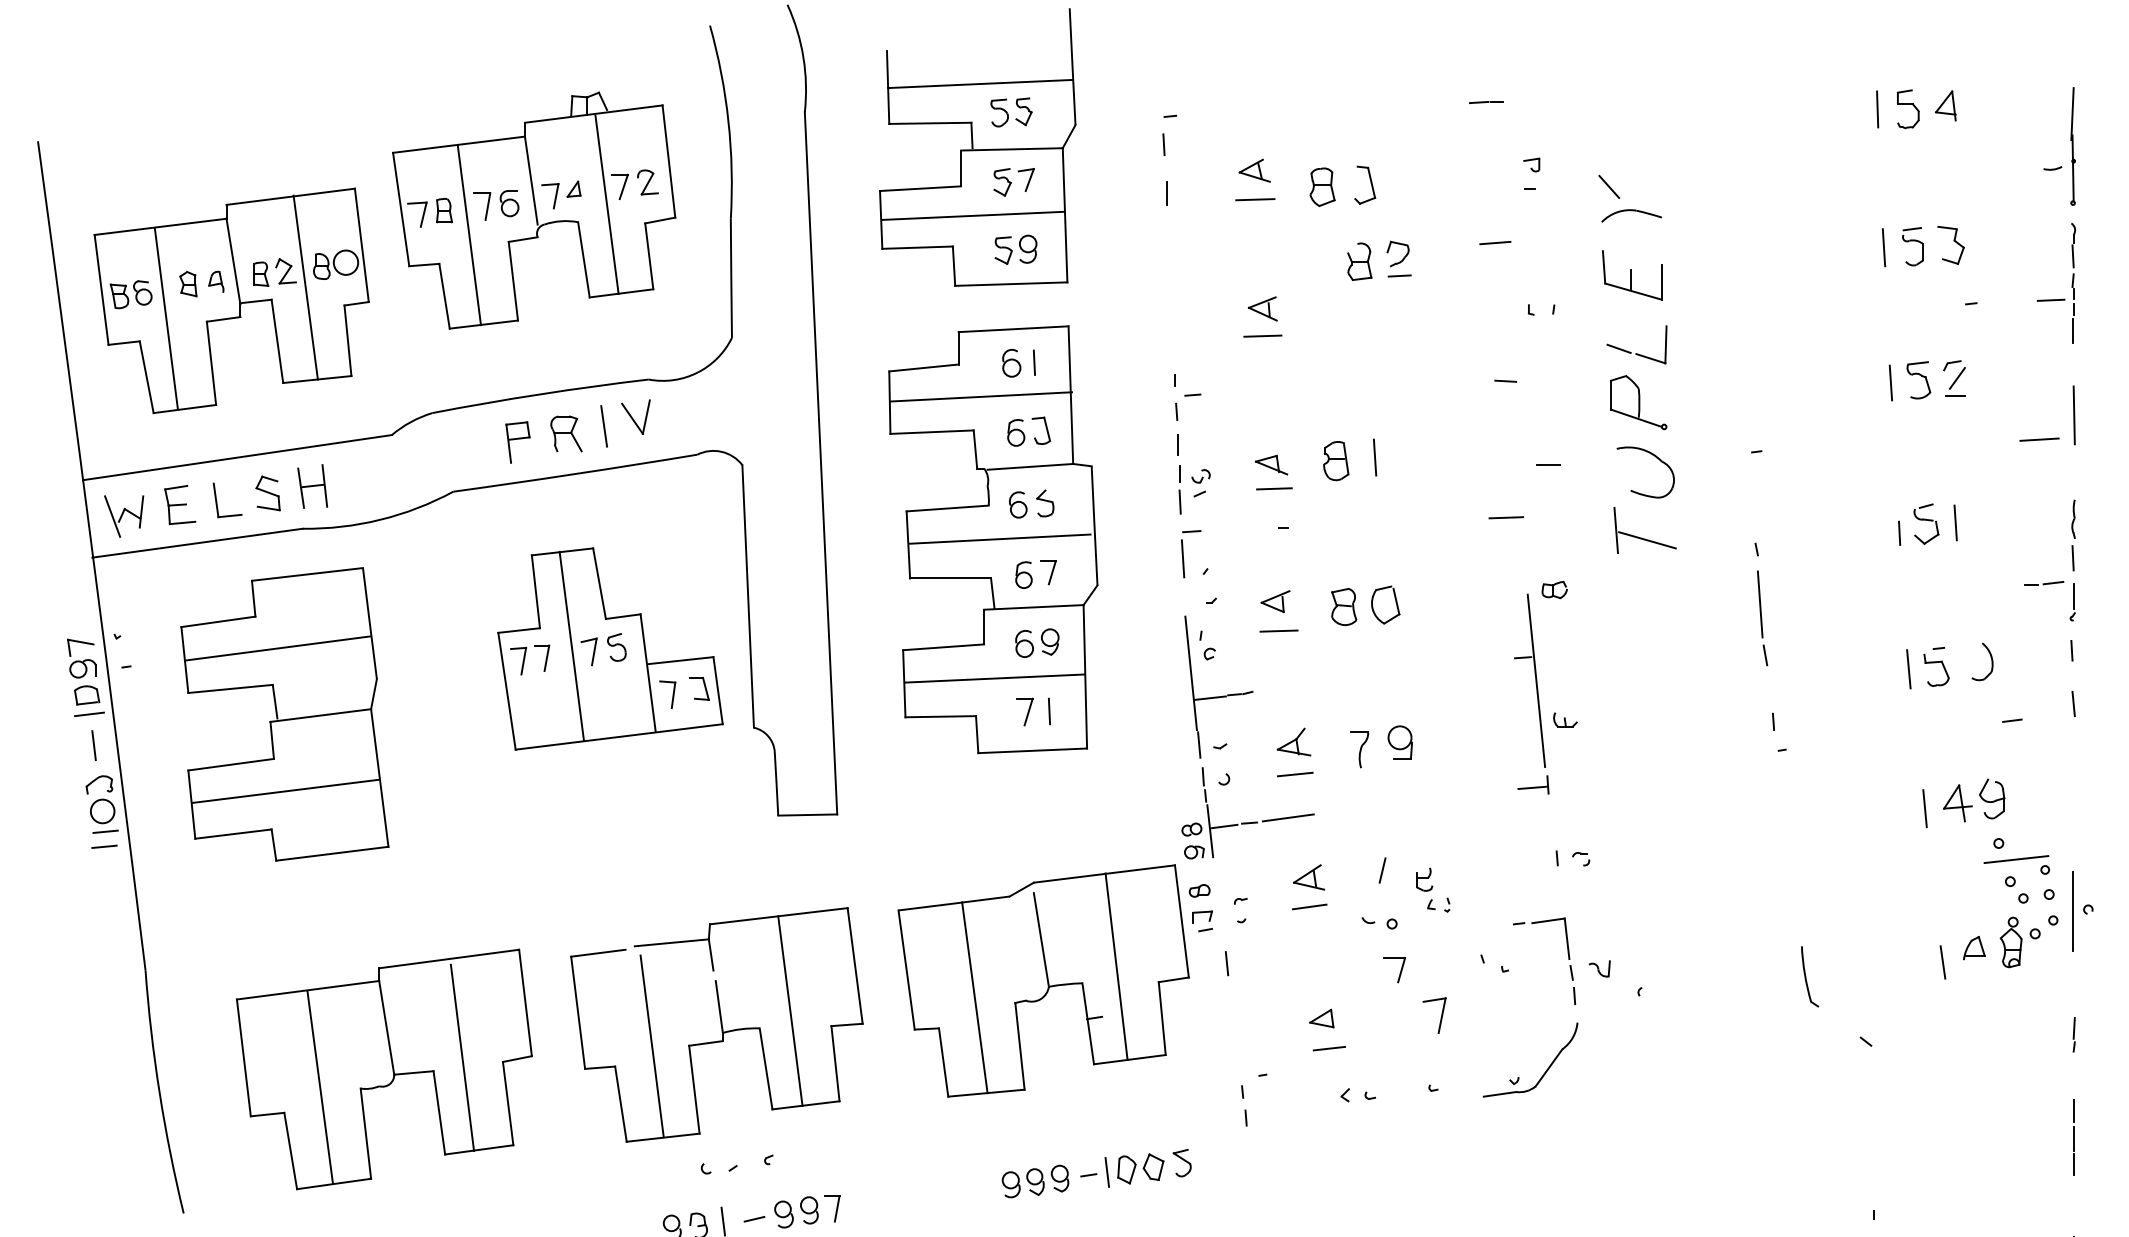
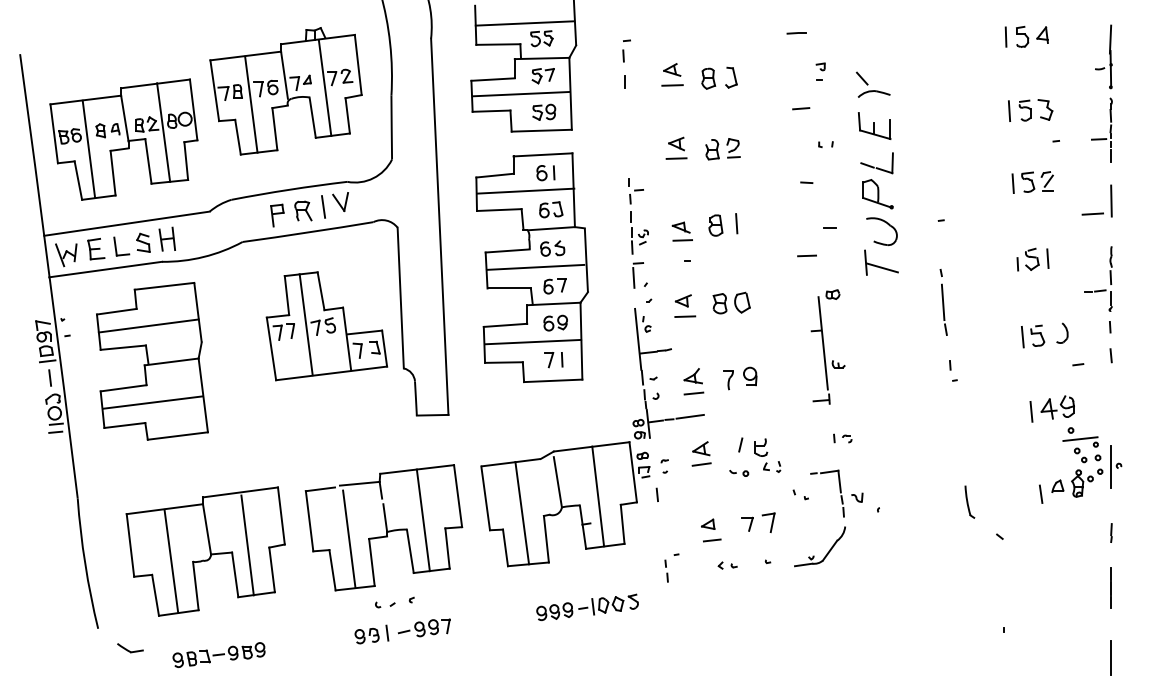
part: (1378, 261) -> (722, 149), moved
part: (1432, 890) -> (767, 455), size x1.43
part: (1395, 968) -> (747, 523), moved

